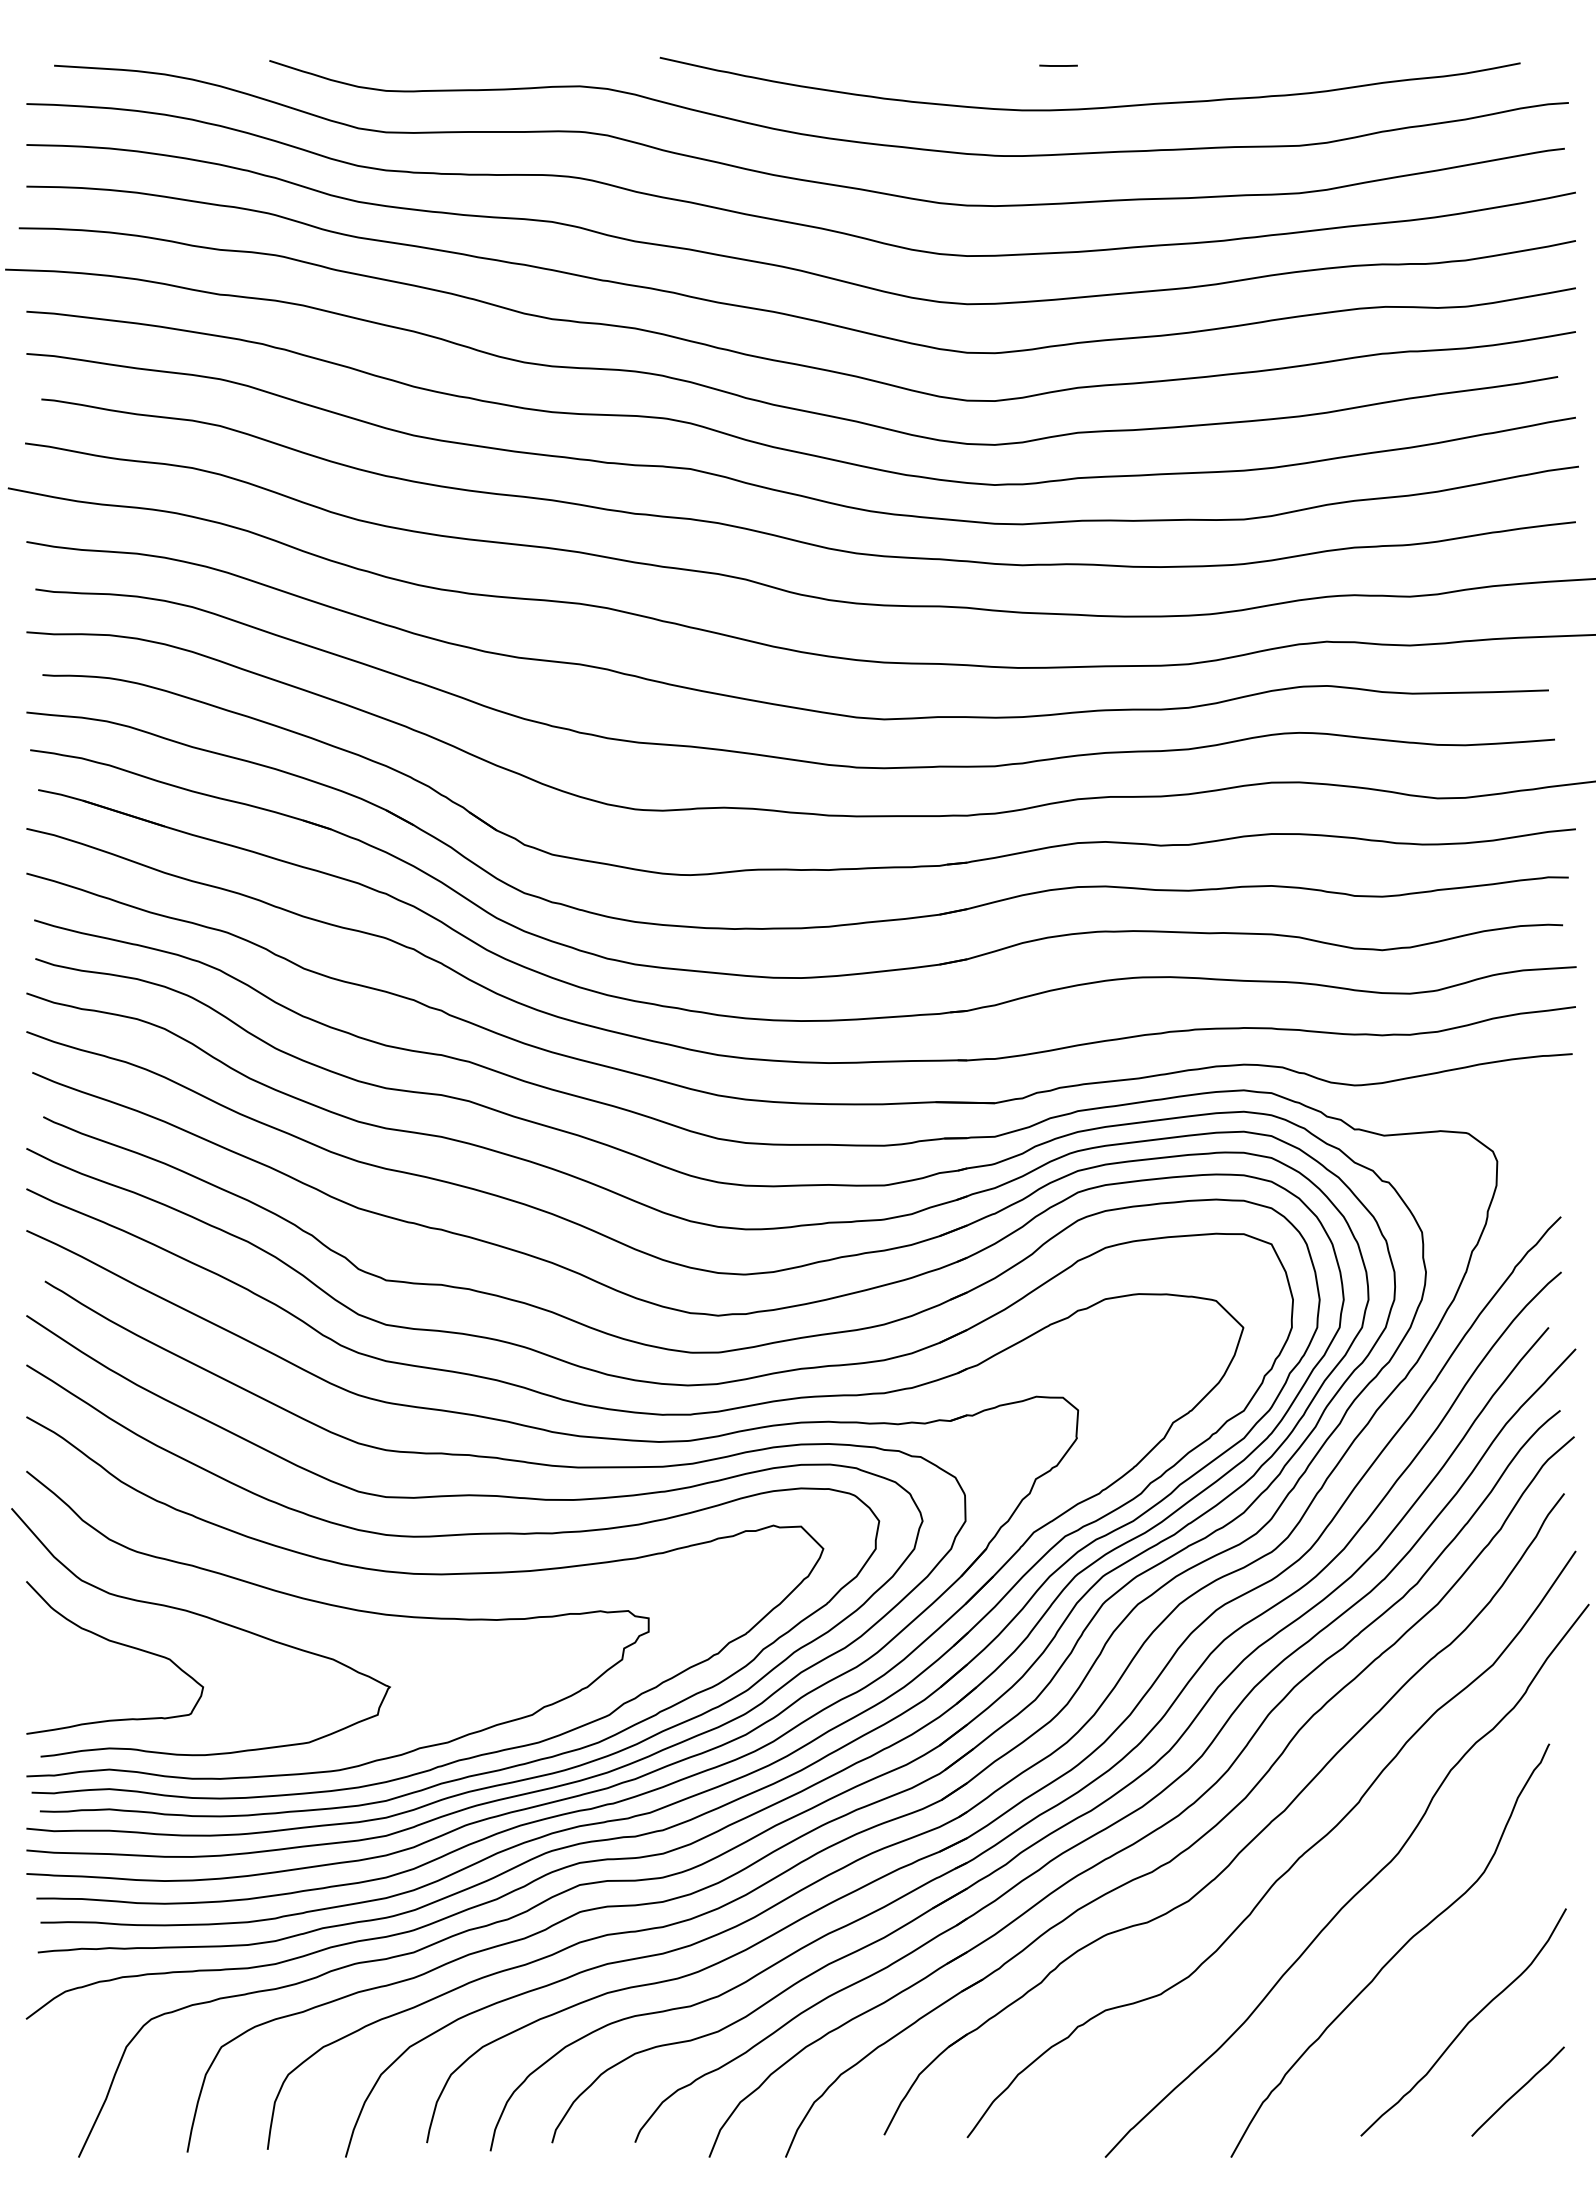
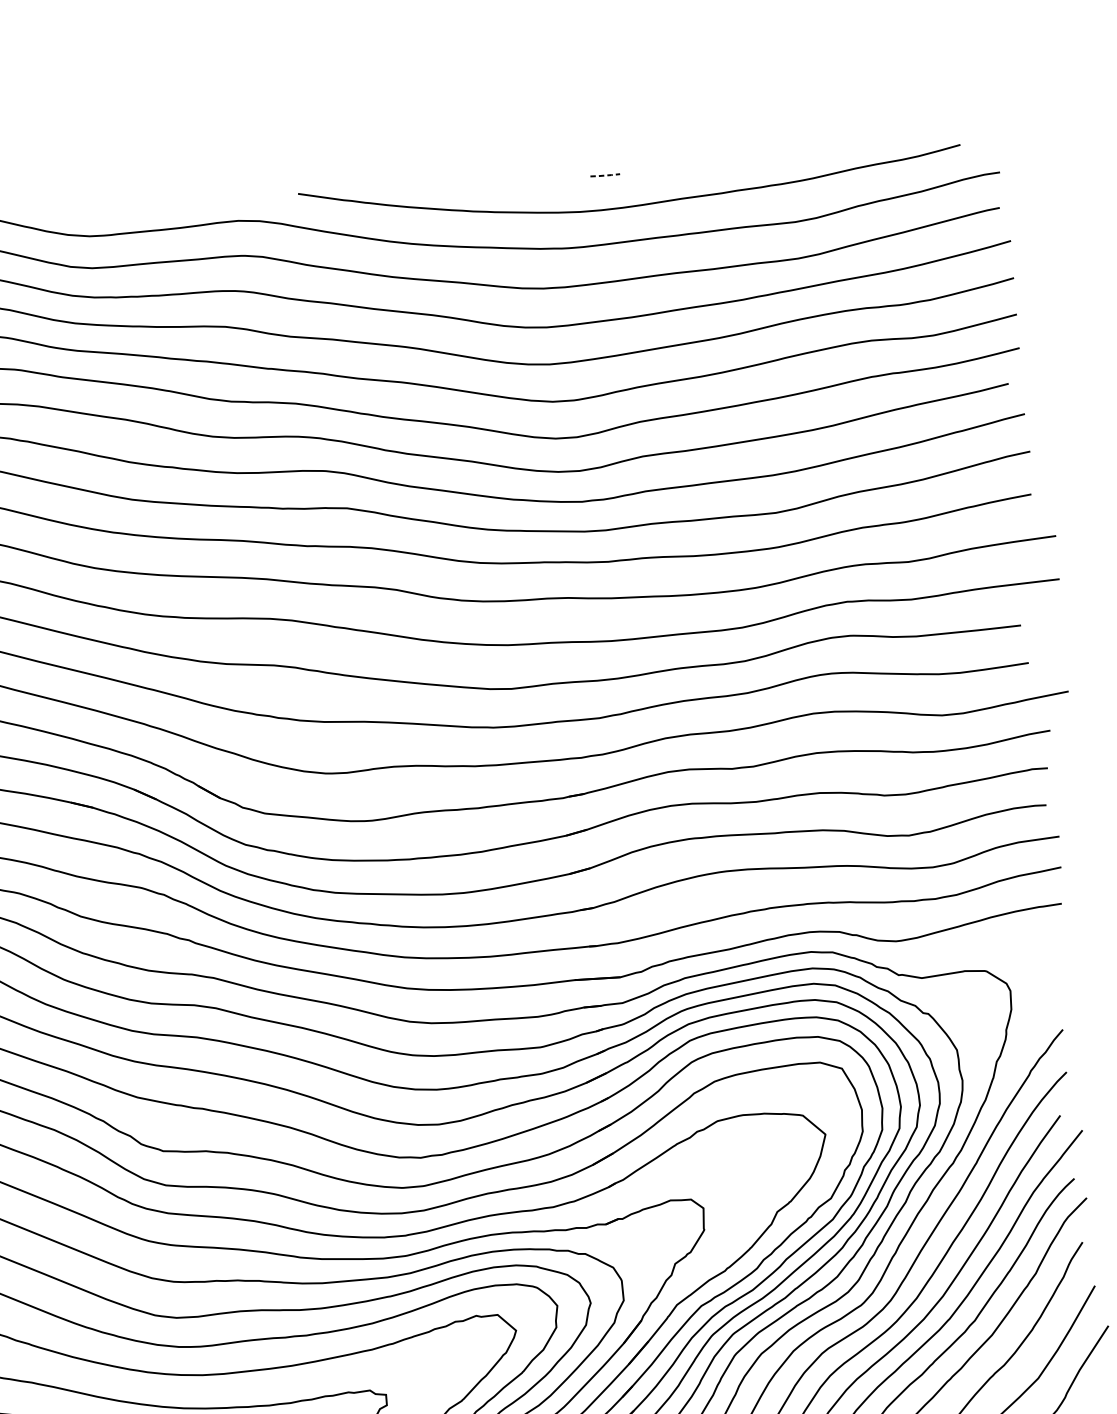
line: (1058, 66) -> (605, 175), solid -> dashed

